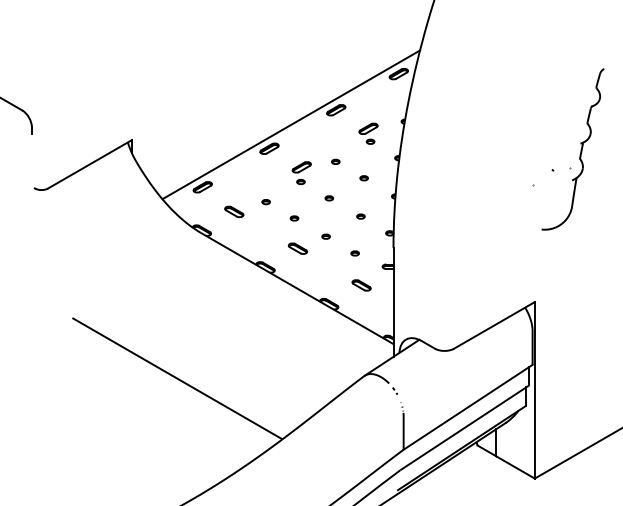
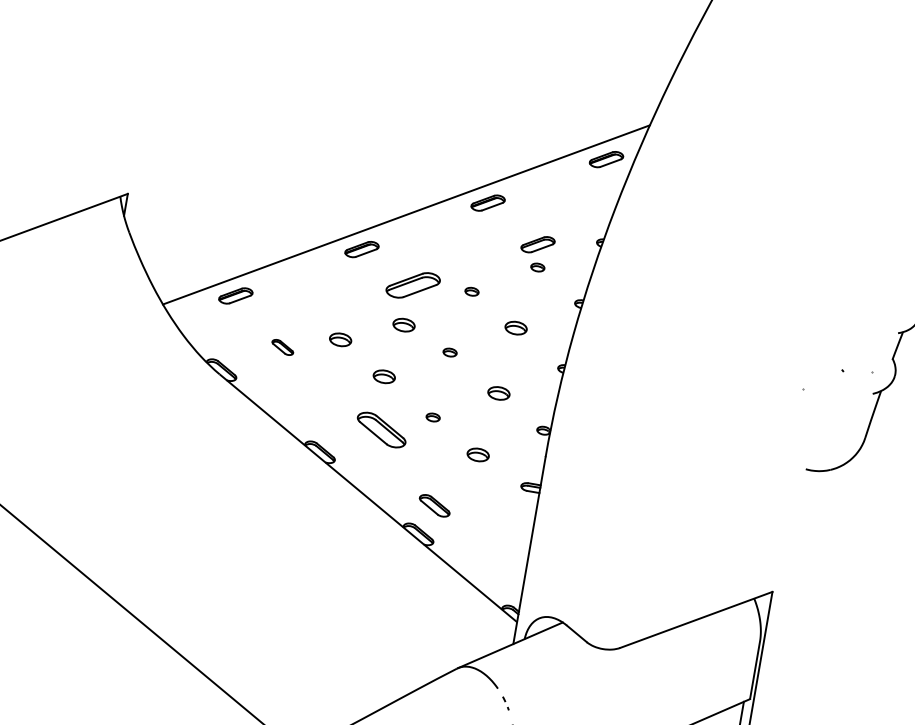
part: (301, 172) -> (409, 299), size x1.6
part: (363, 178) -> (514, 328), size x1.6
part: (265, 202) -> (339, 340), size x1.6
part: (234, 211) -> (283, 346), size x0.7
part: (360, 216) -> (498, 393), size x1.6
part: (294, 218) -> (384, 376), size x1.6
part: (297, 248) -> (380, 429), size x1.6
part: (354, 253) -> (476, 454), size x1.6
part: (361, 285) -> (434, 505), moved

